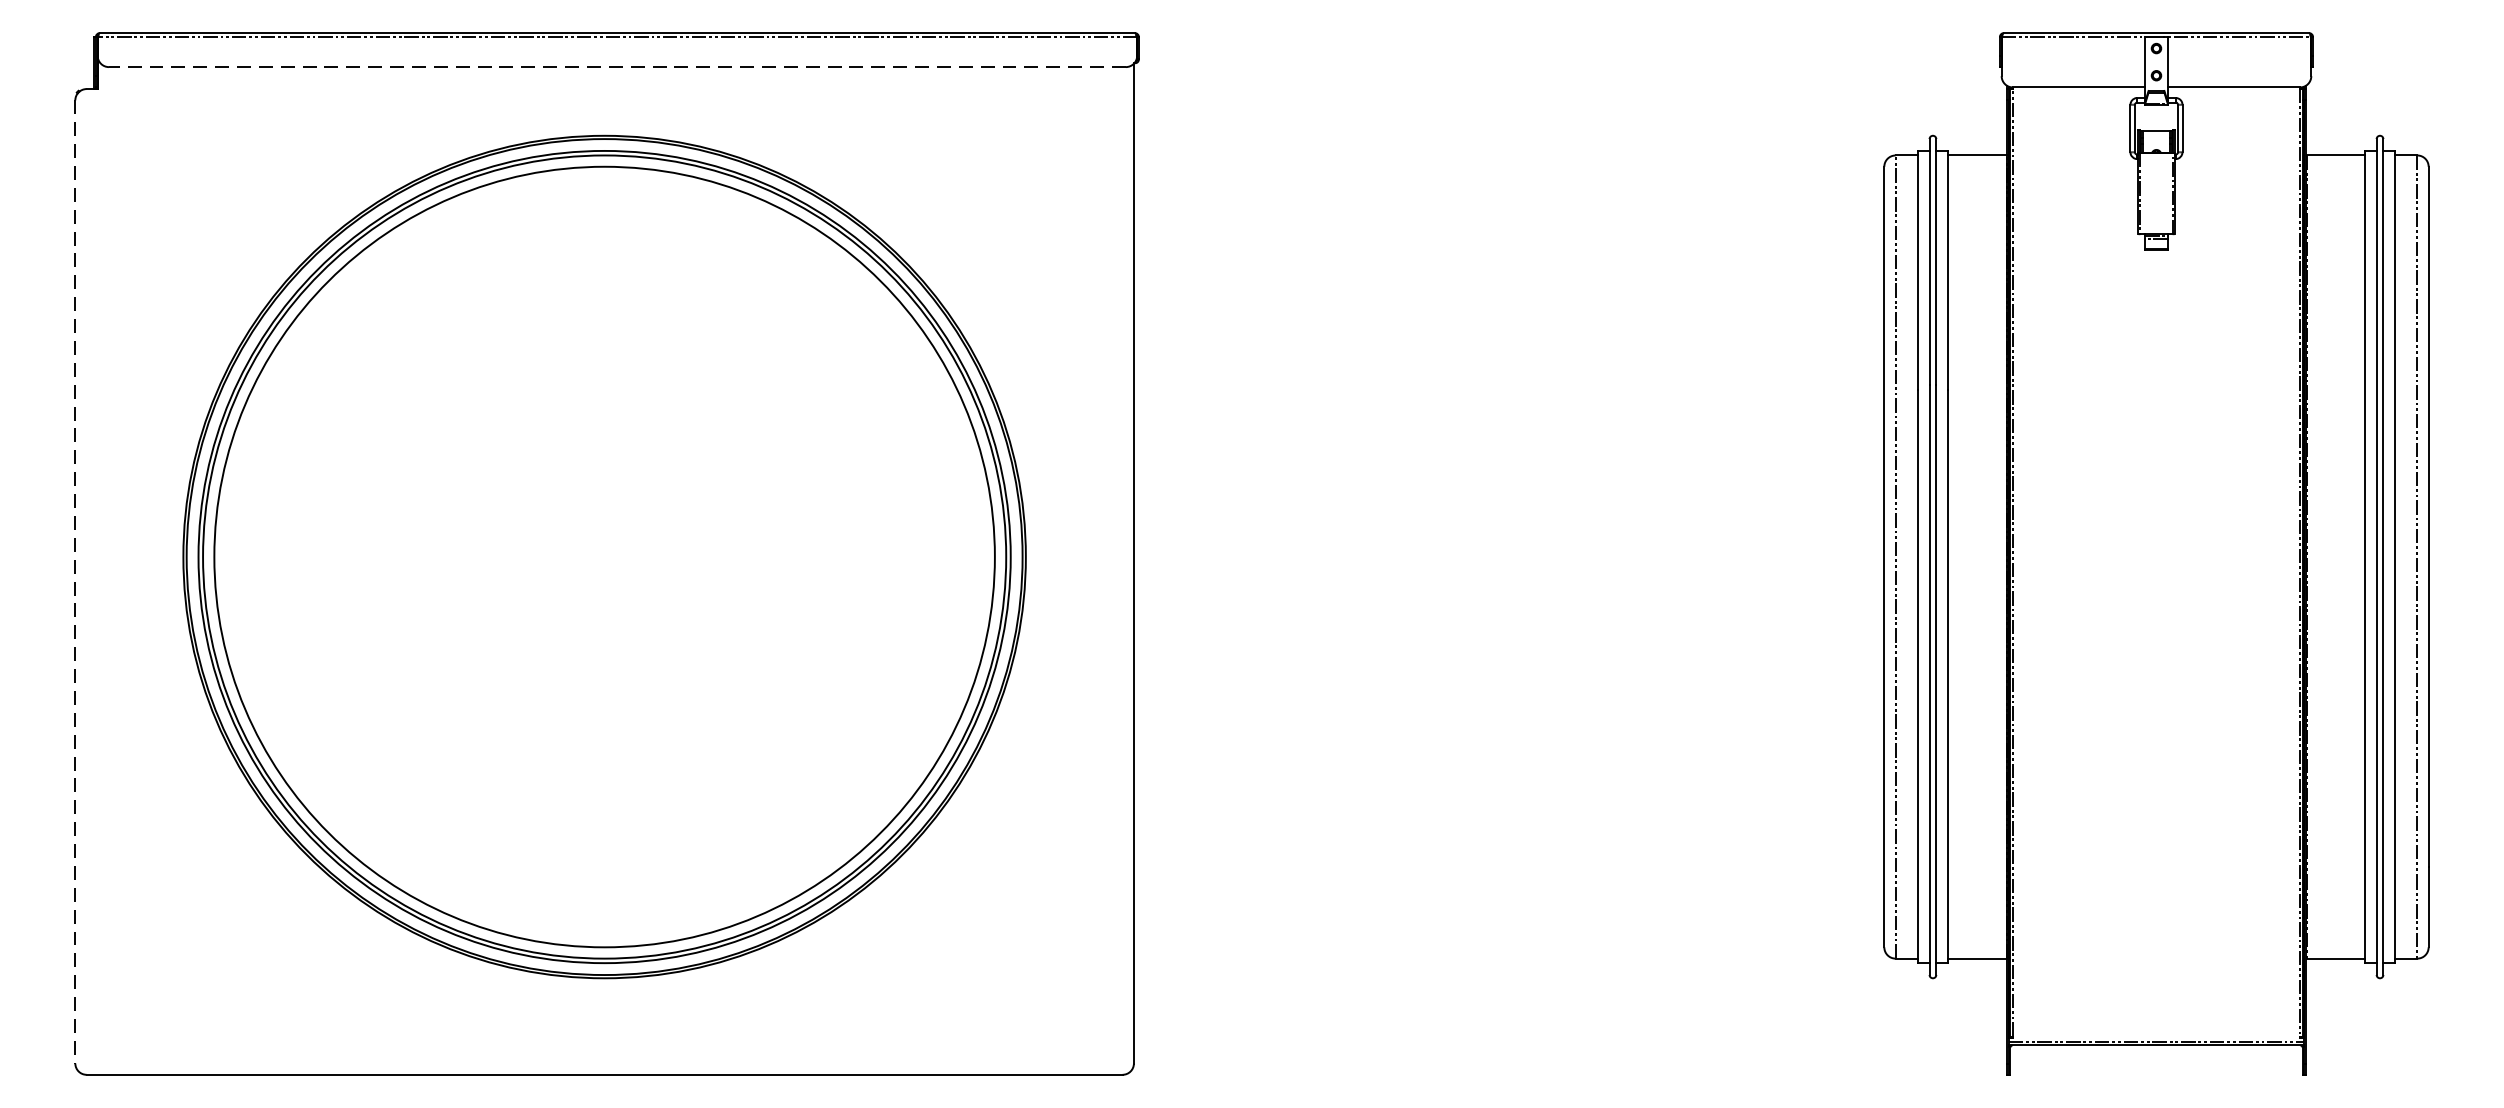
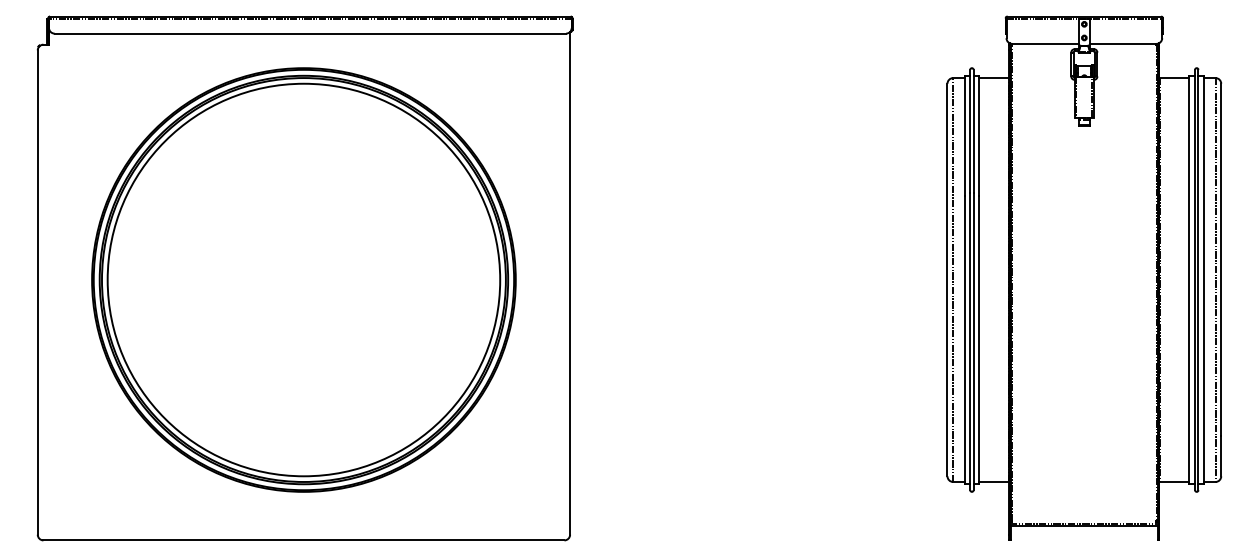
line: (617, 66) -> (310, 33), dashed -> solid
line: (74, 583) -> (37, 293), dashed -> solid

